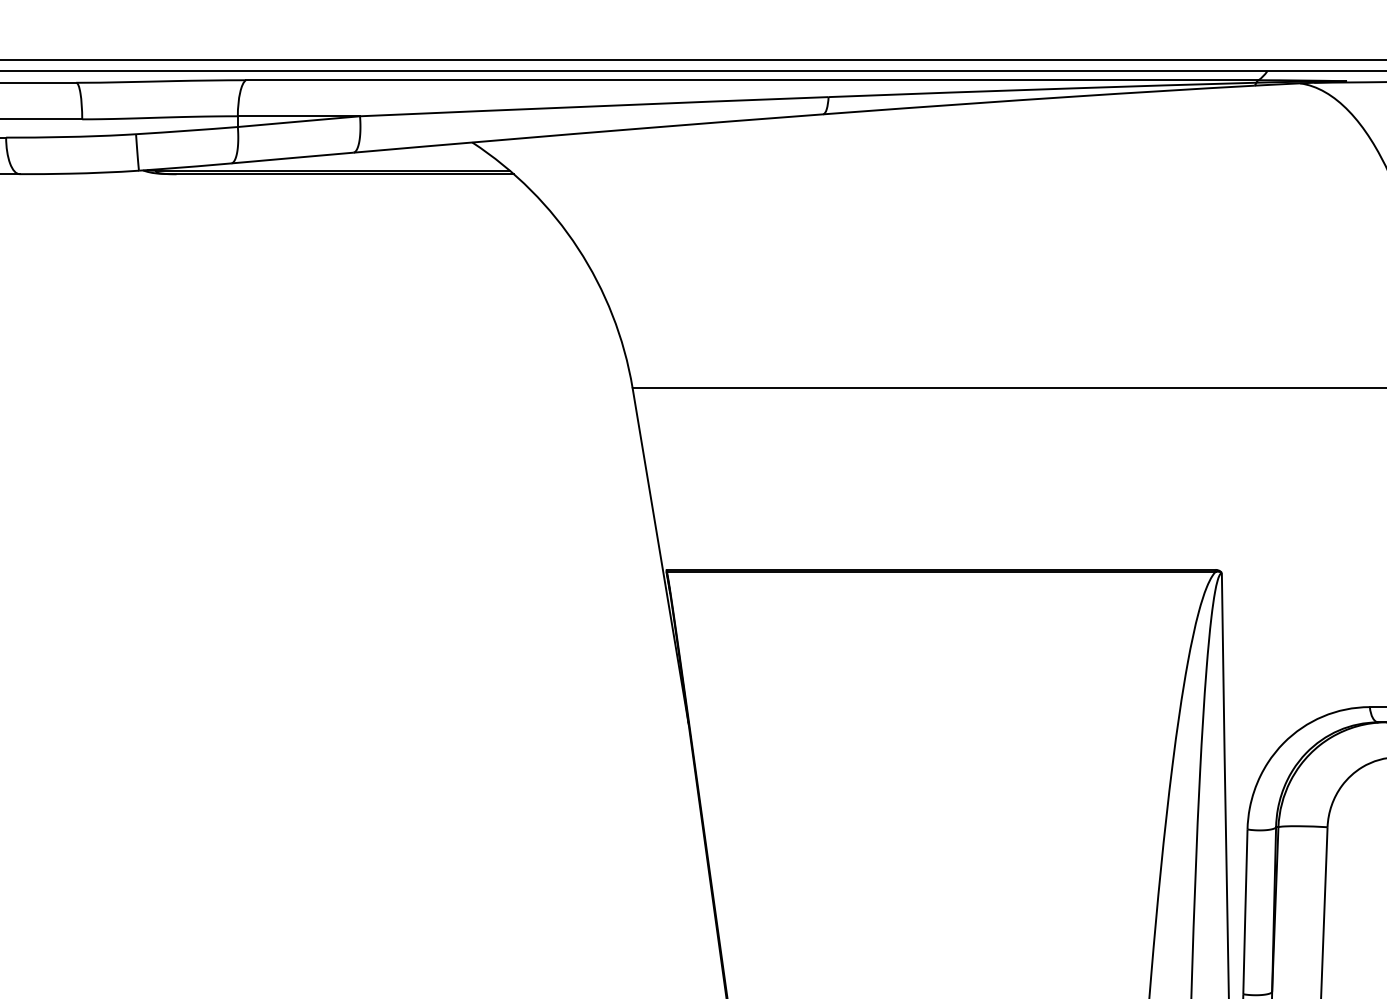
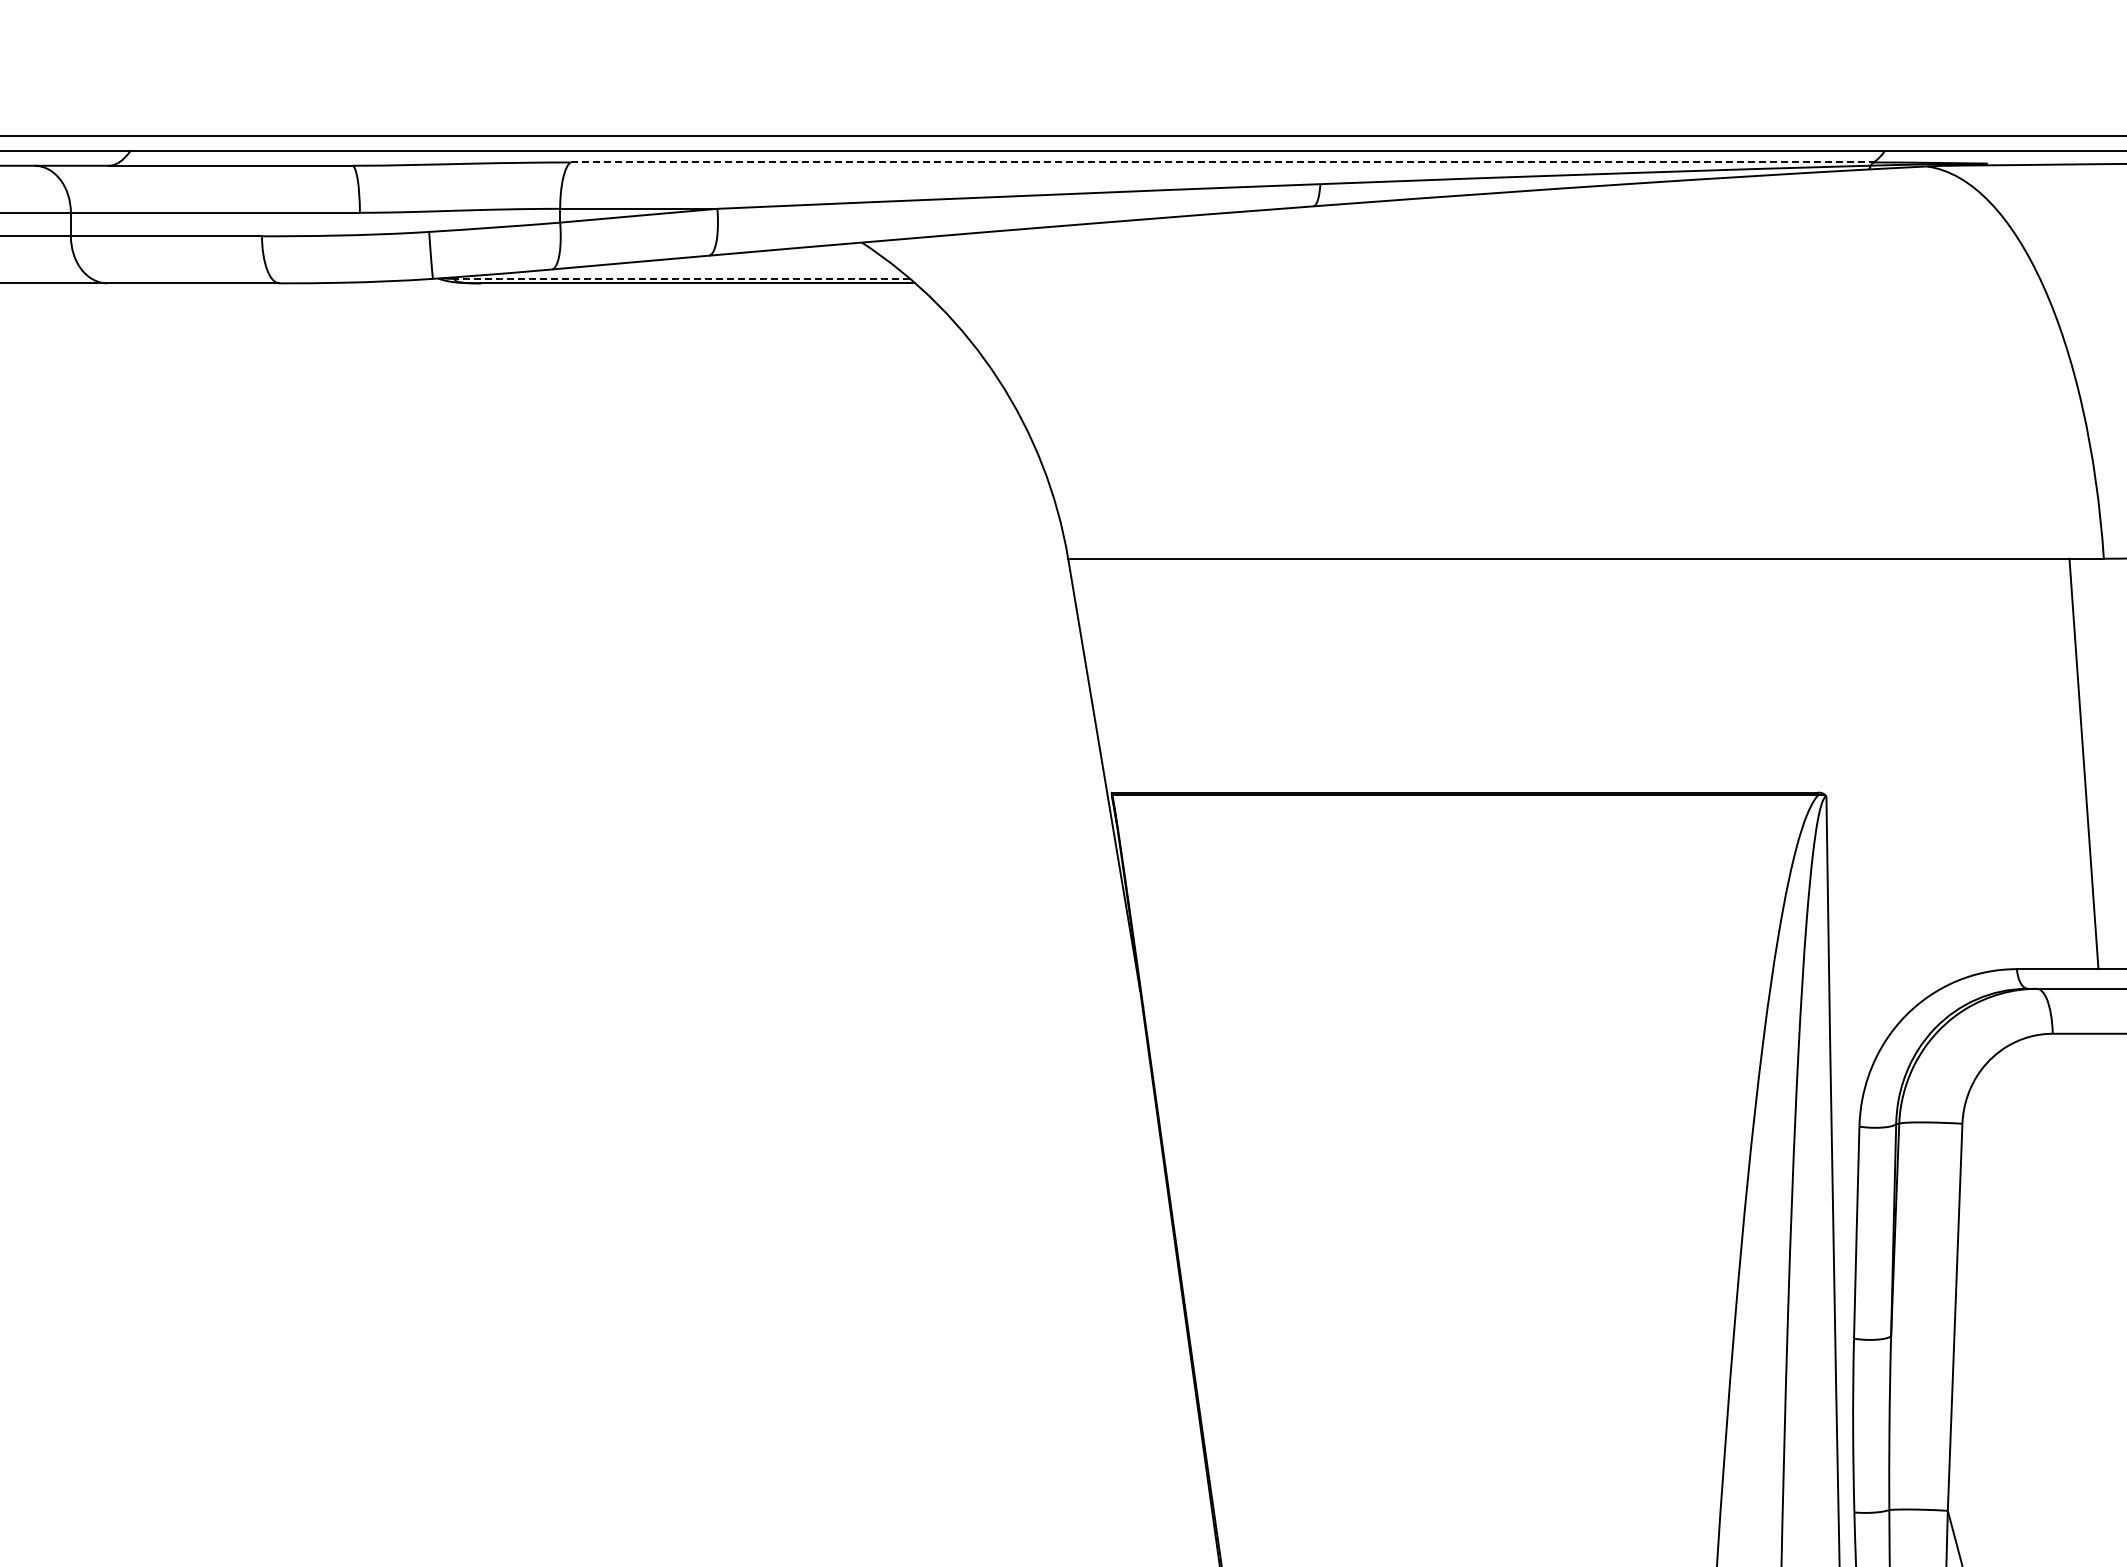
line: (752, 80) -> (1222, 162), solid -> dashed
line: (332, 170) -> (682, 278), solid -> dashed

